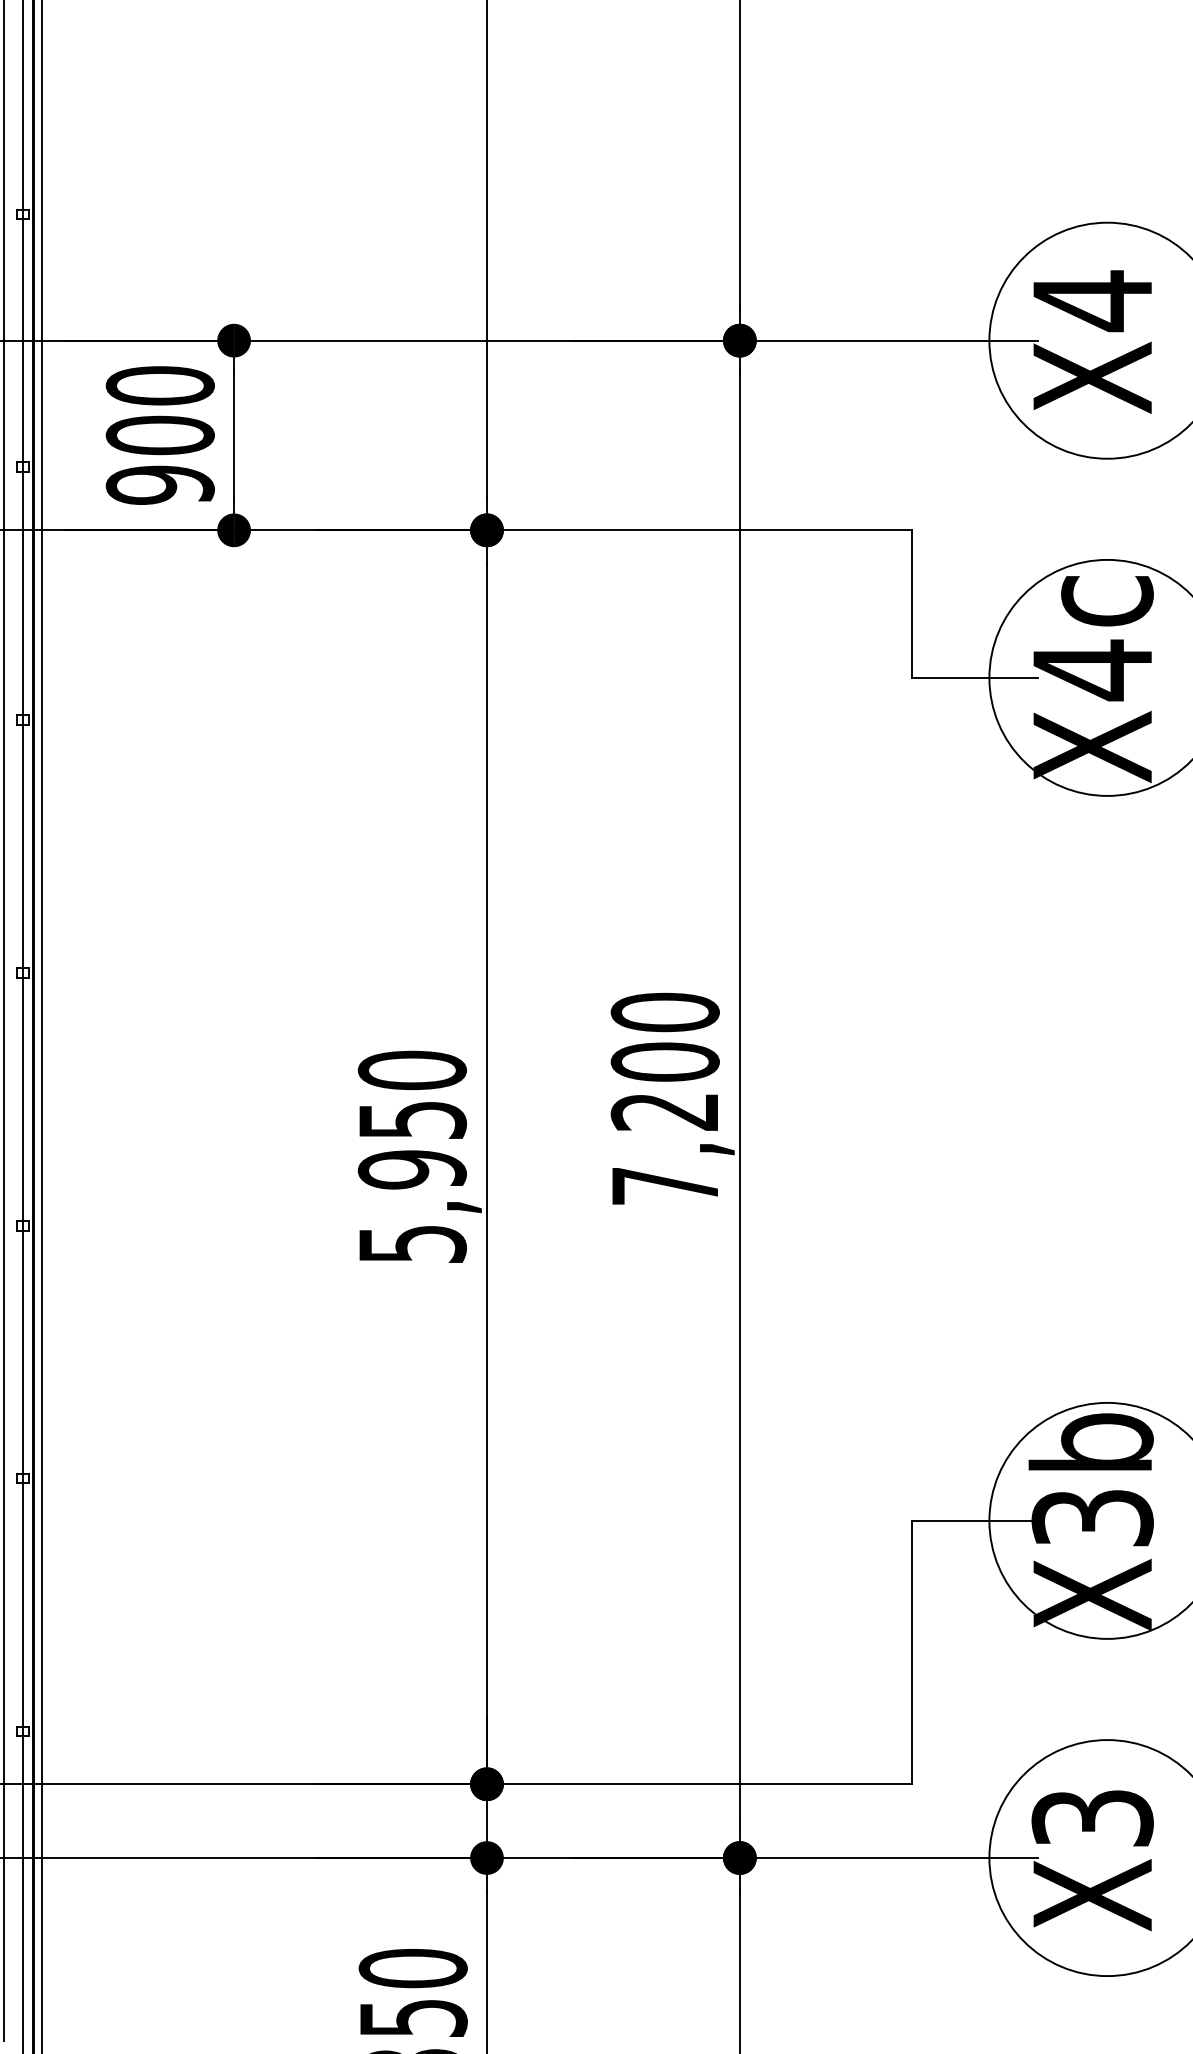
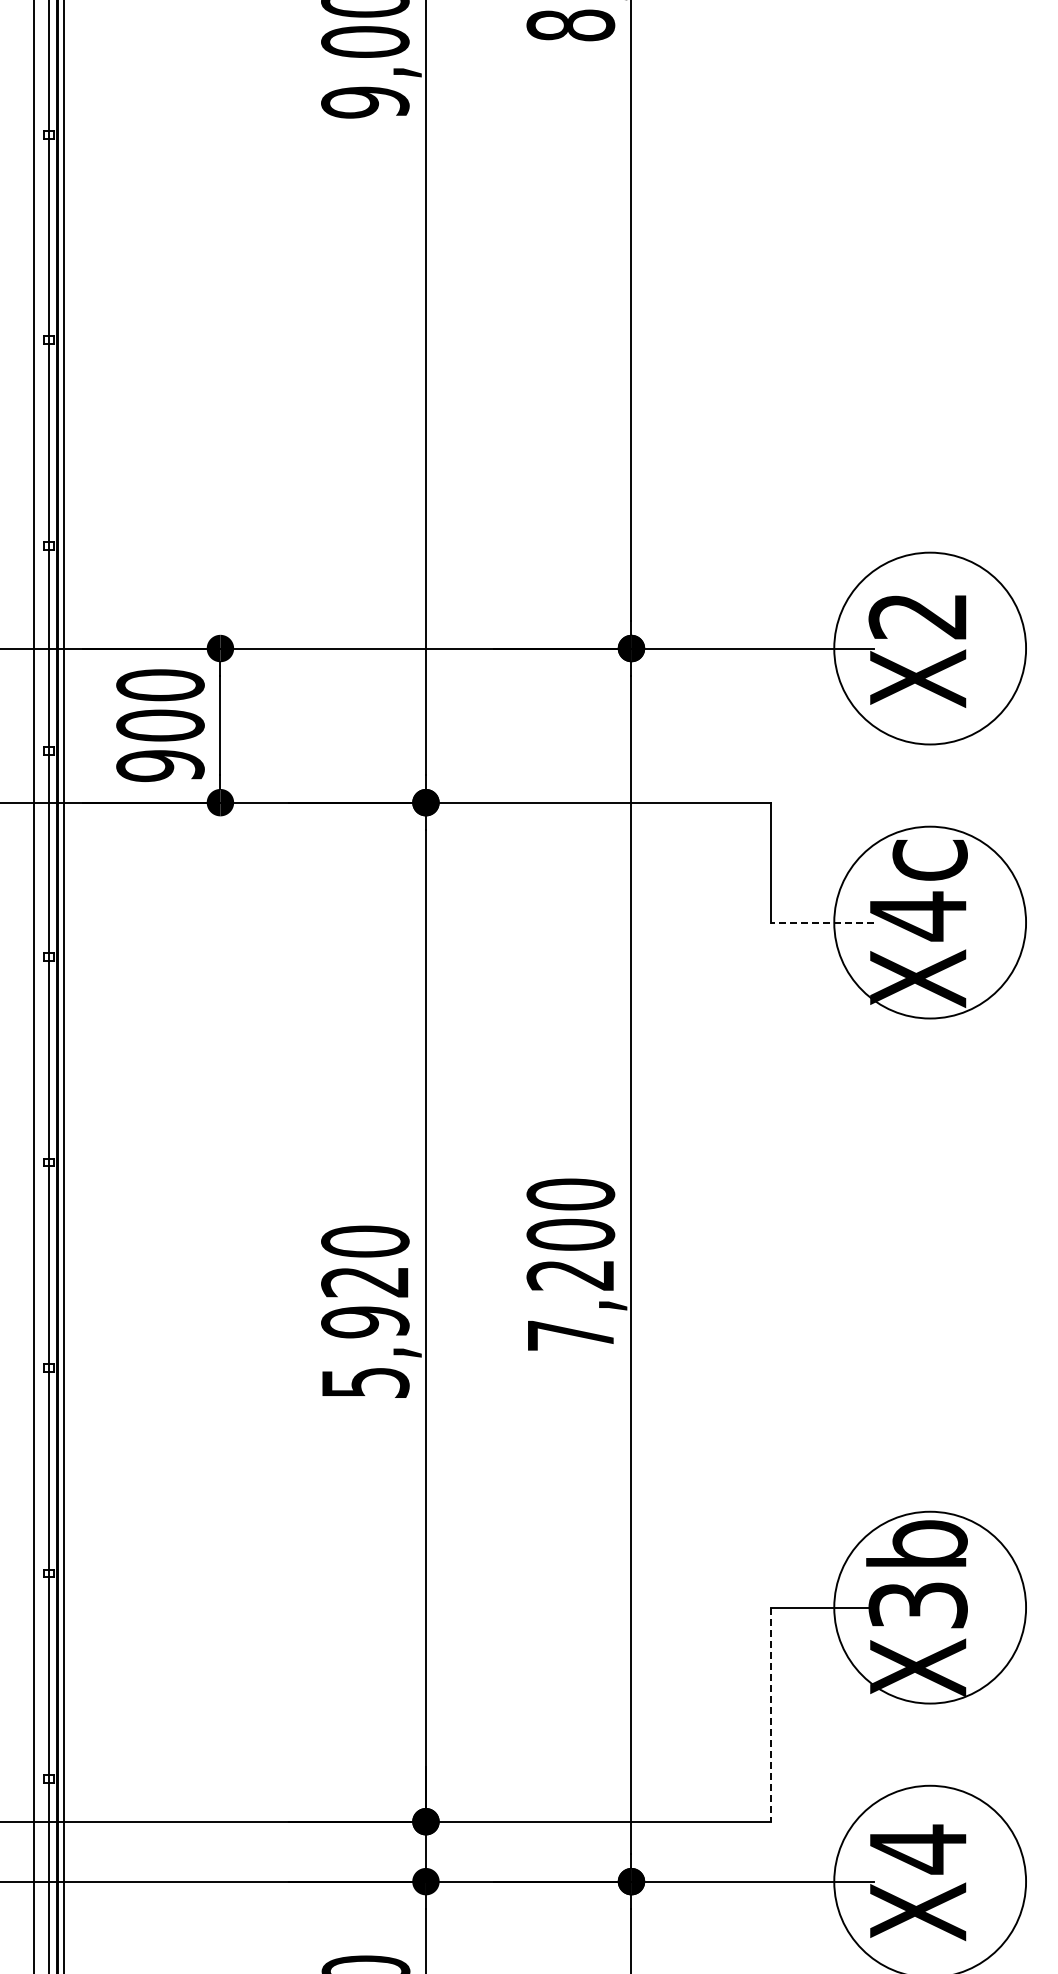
text: (1091, 301) -> (917, 616), X4 -> X2
line: (974, 677) -> (822, 922), solid -> dashed
text: (412, 1120) -> (365, 1282), 5,950 -> 5,920
line: (912, 1653) -> (771, 1715), solid -> dashed
text: (1091, 1818) -> (917, 1849), X3 -> X4

